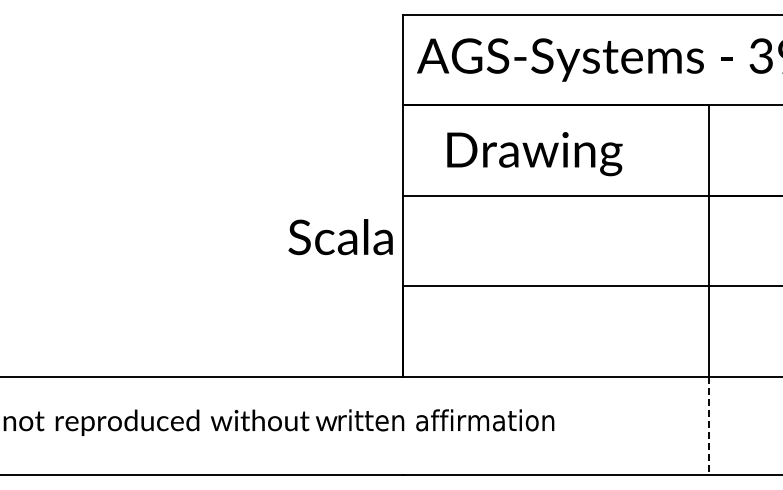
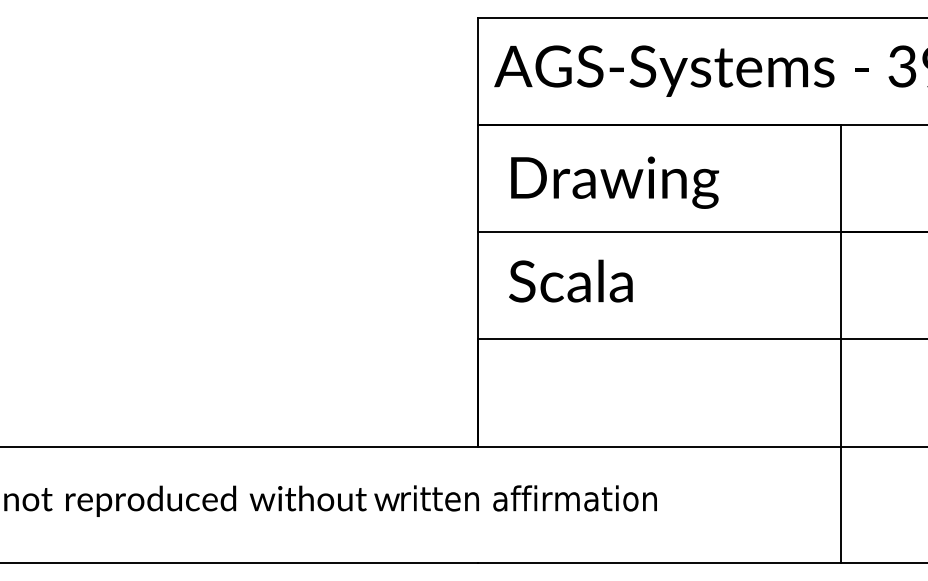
text: (534, 154) -> (614, 183), moved
text: (340, 237) -> (570, 281), moved
line: (709, 426) -> (841, 505), dashed -> solid

